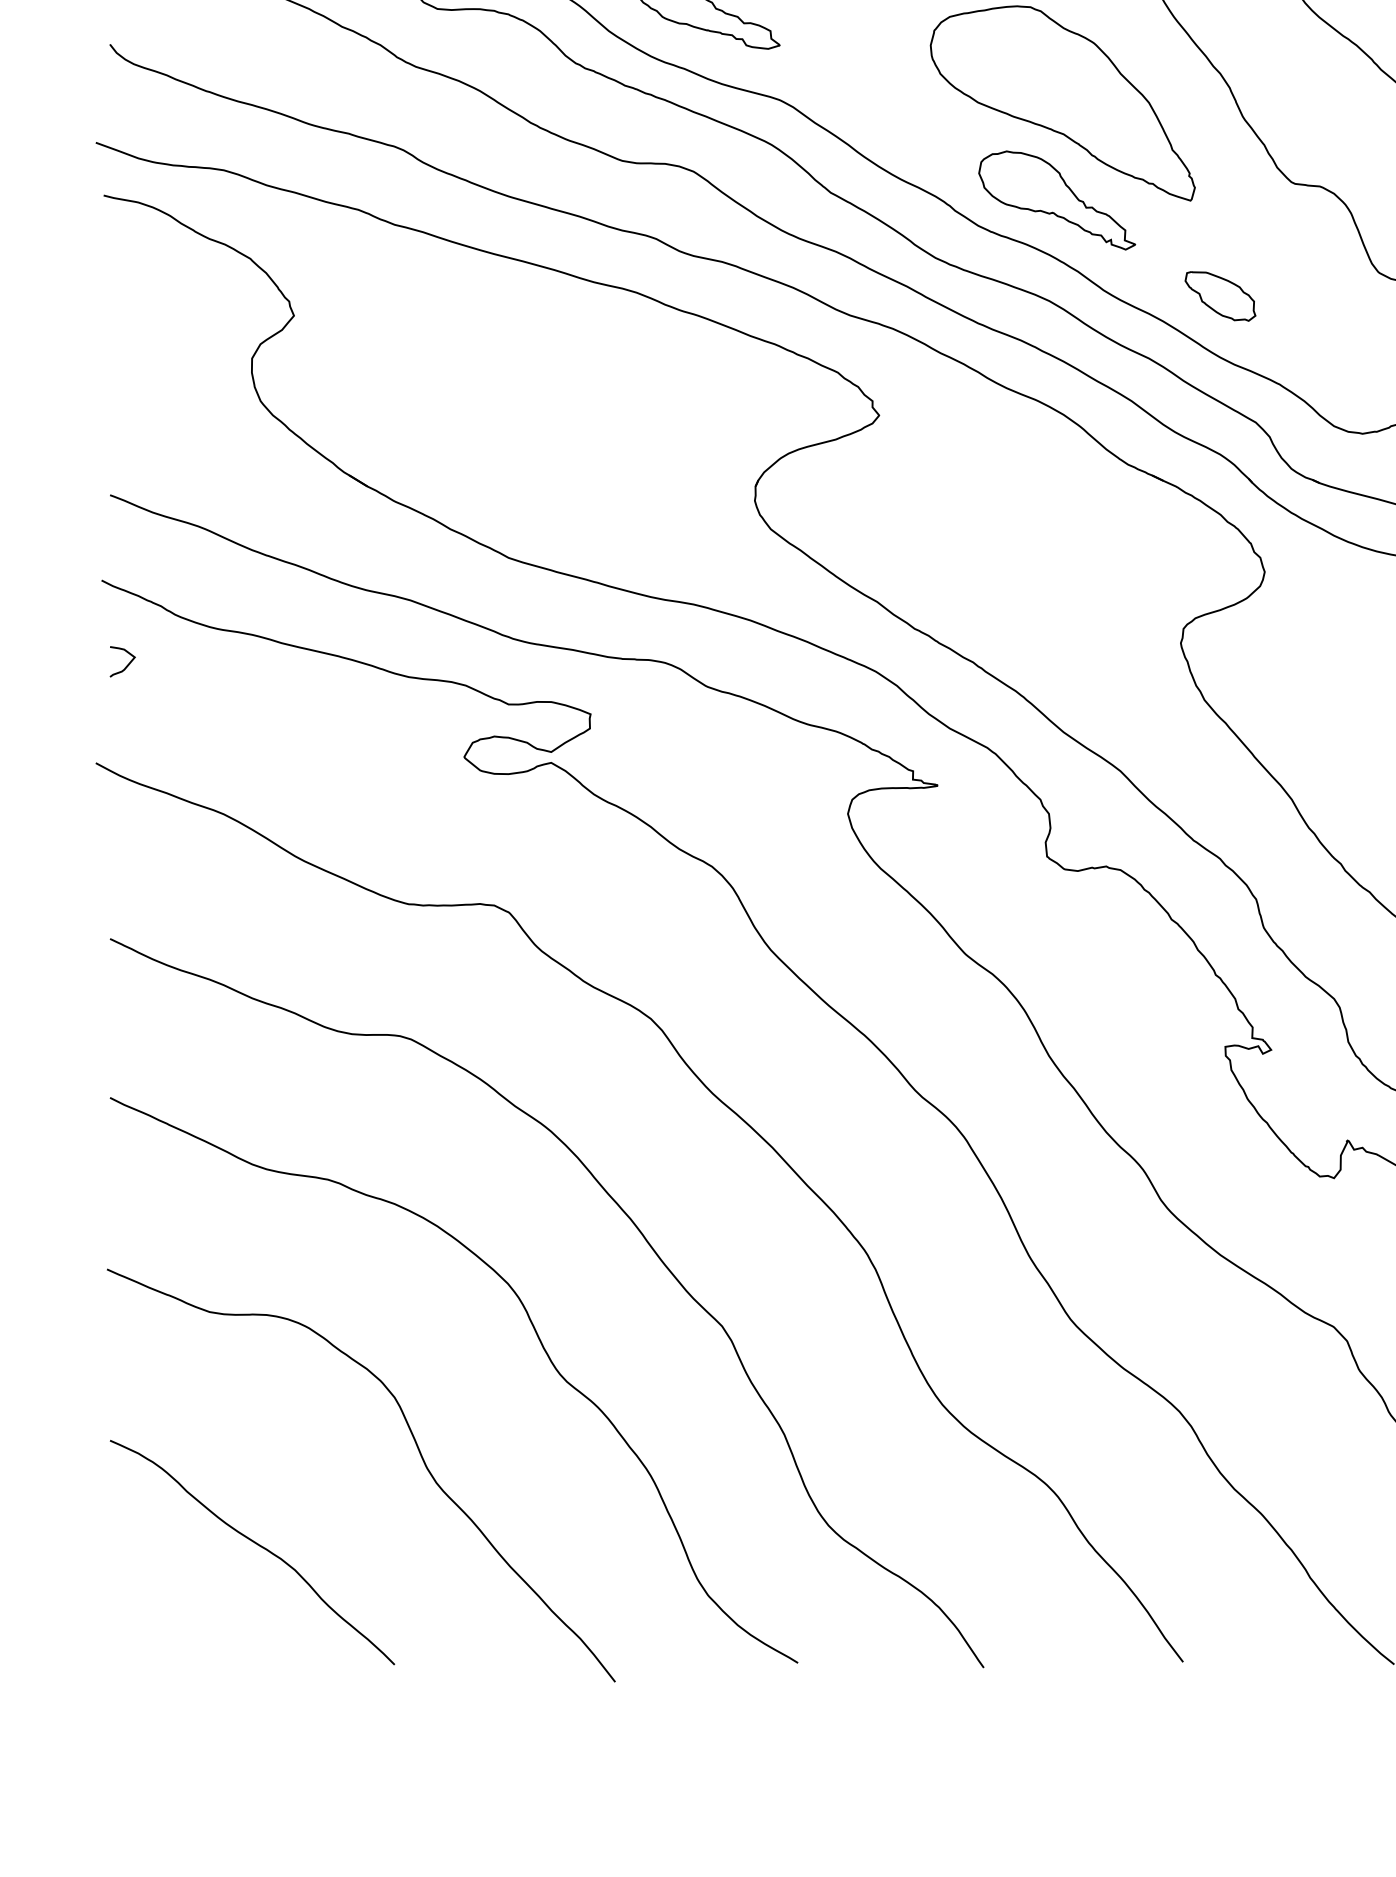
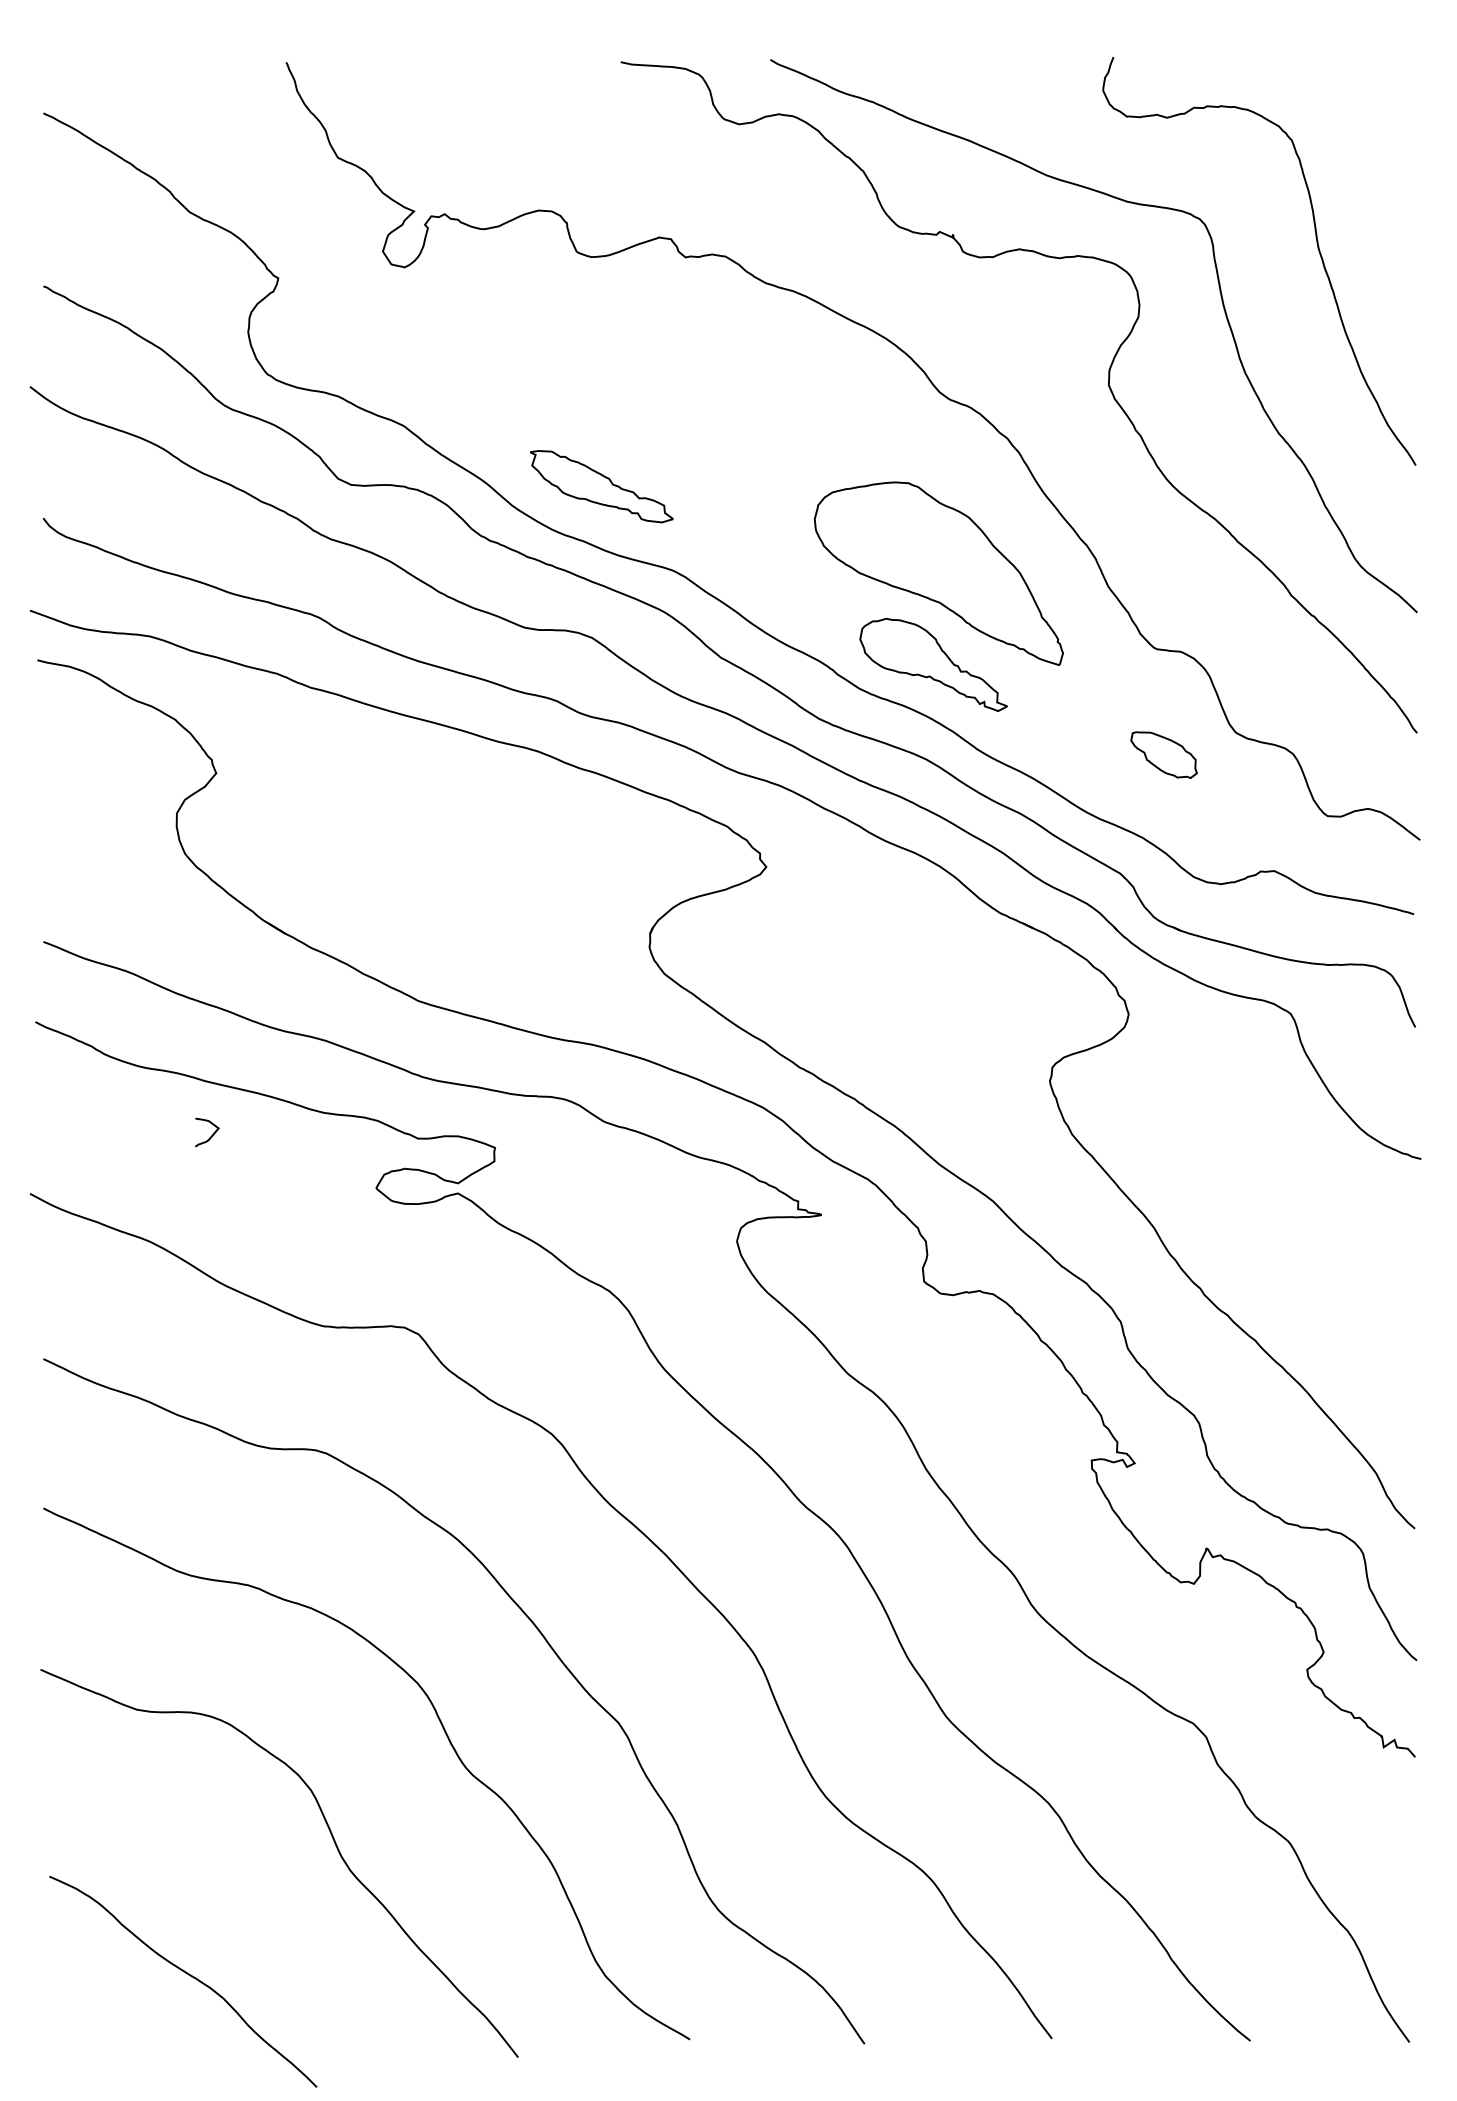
part: (1219, 295) -> (1163, 754), moved
curve: (127, 664) -> (211, 1135), moved
curve: (258, 1545) -> (188, 1975), moved

